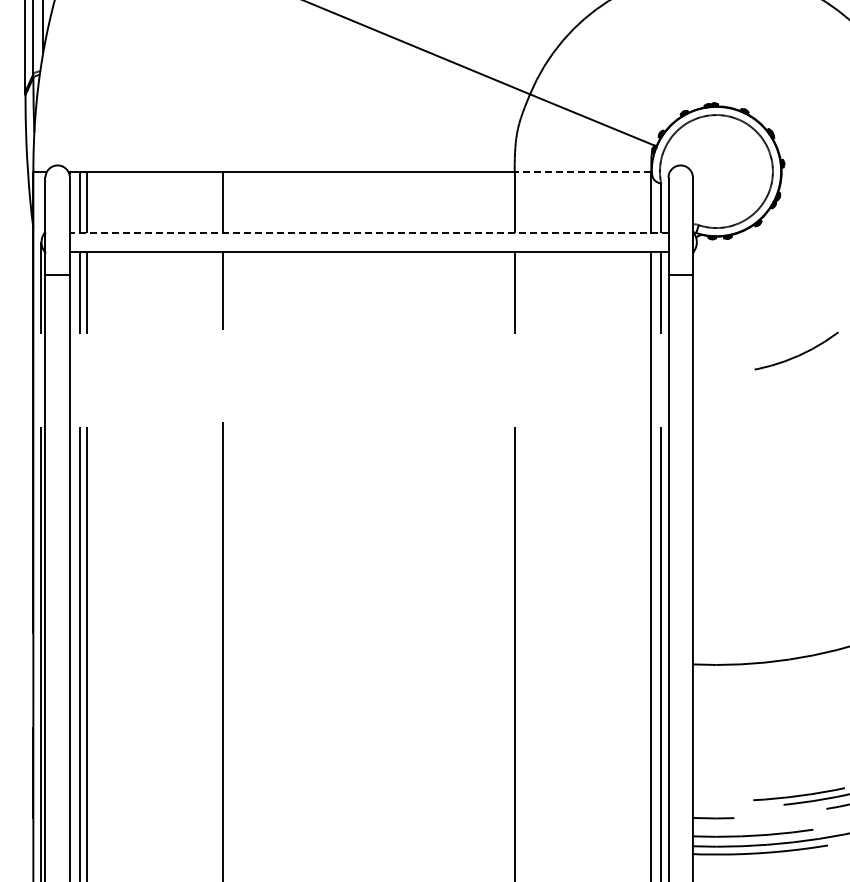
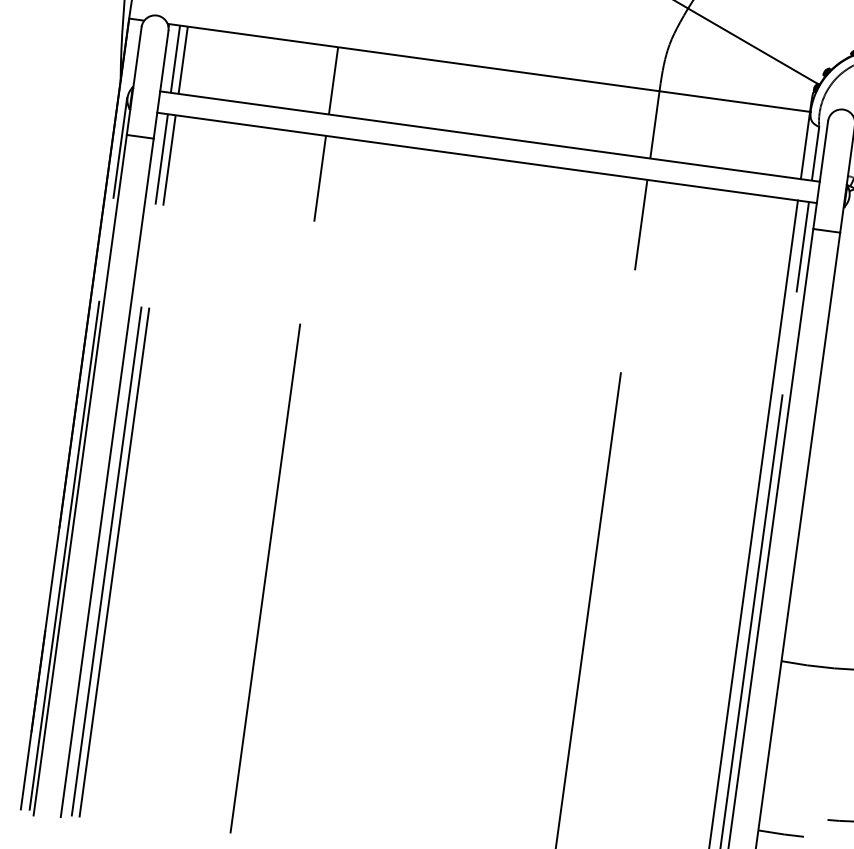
line: (582, 171) -> (734, 101), dashed -> solid
line: (368, 232) -> (489, 136), dashed -> solid

